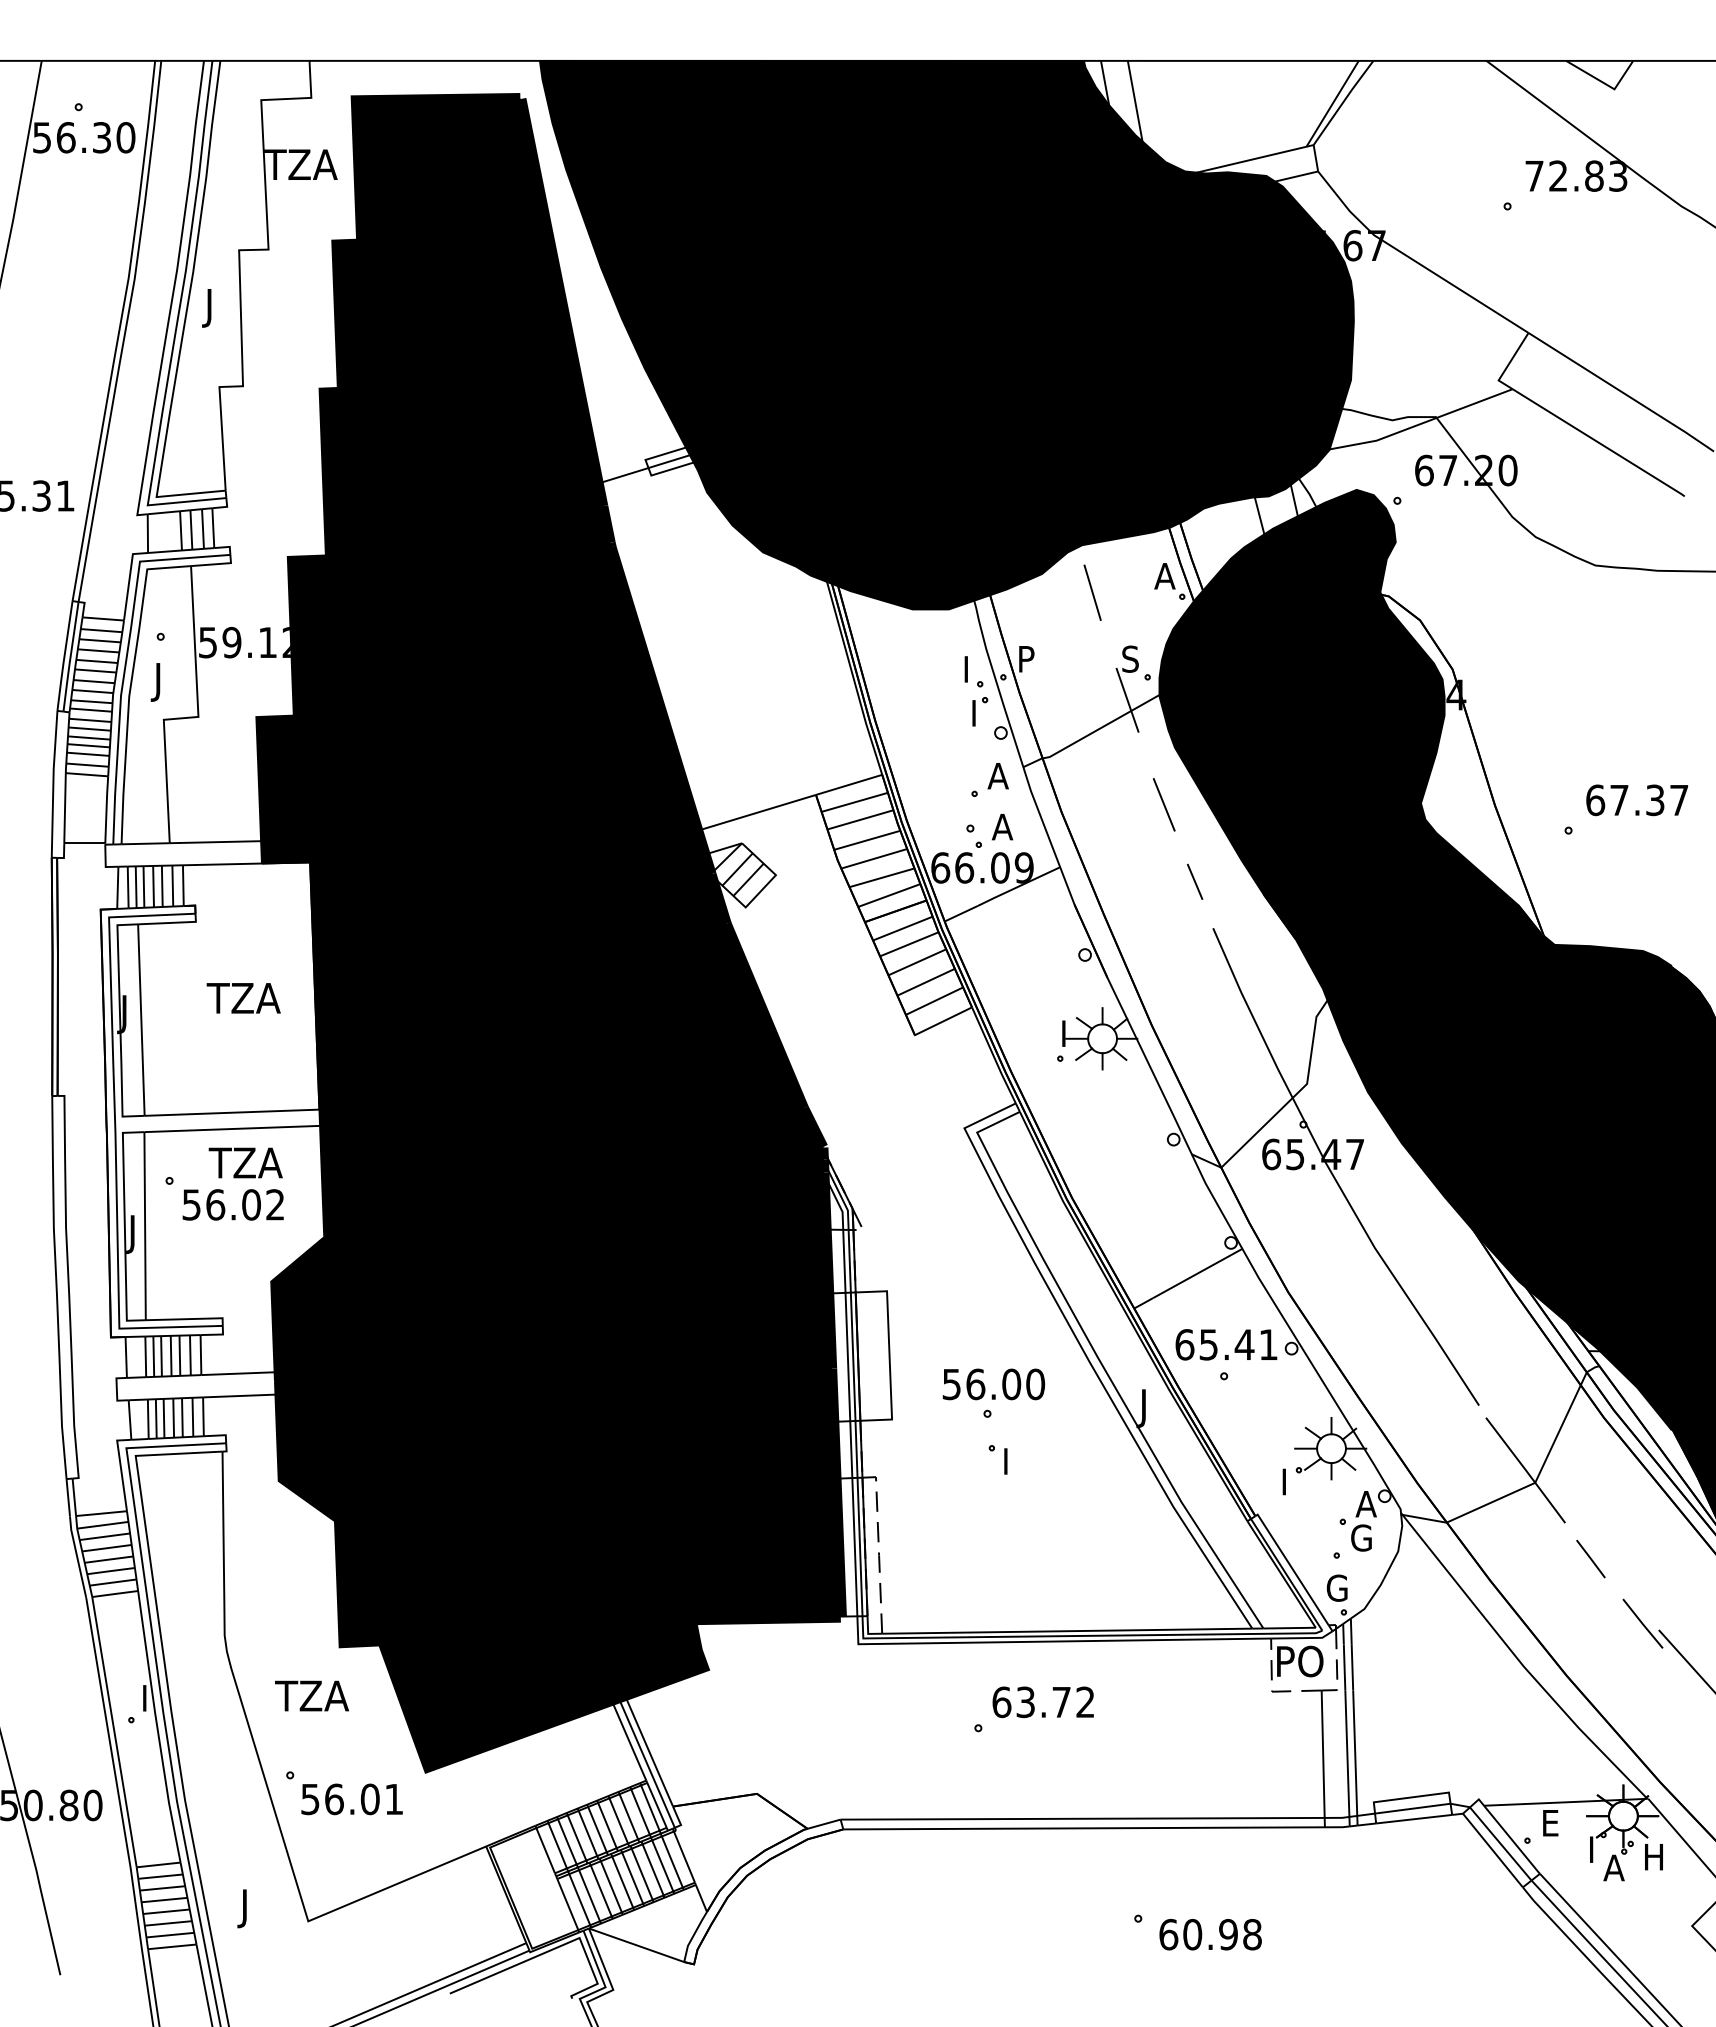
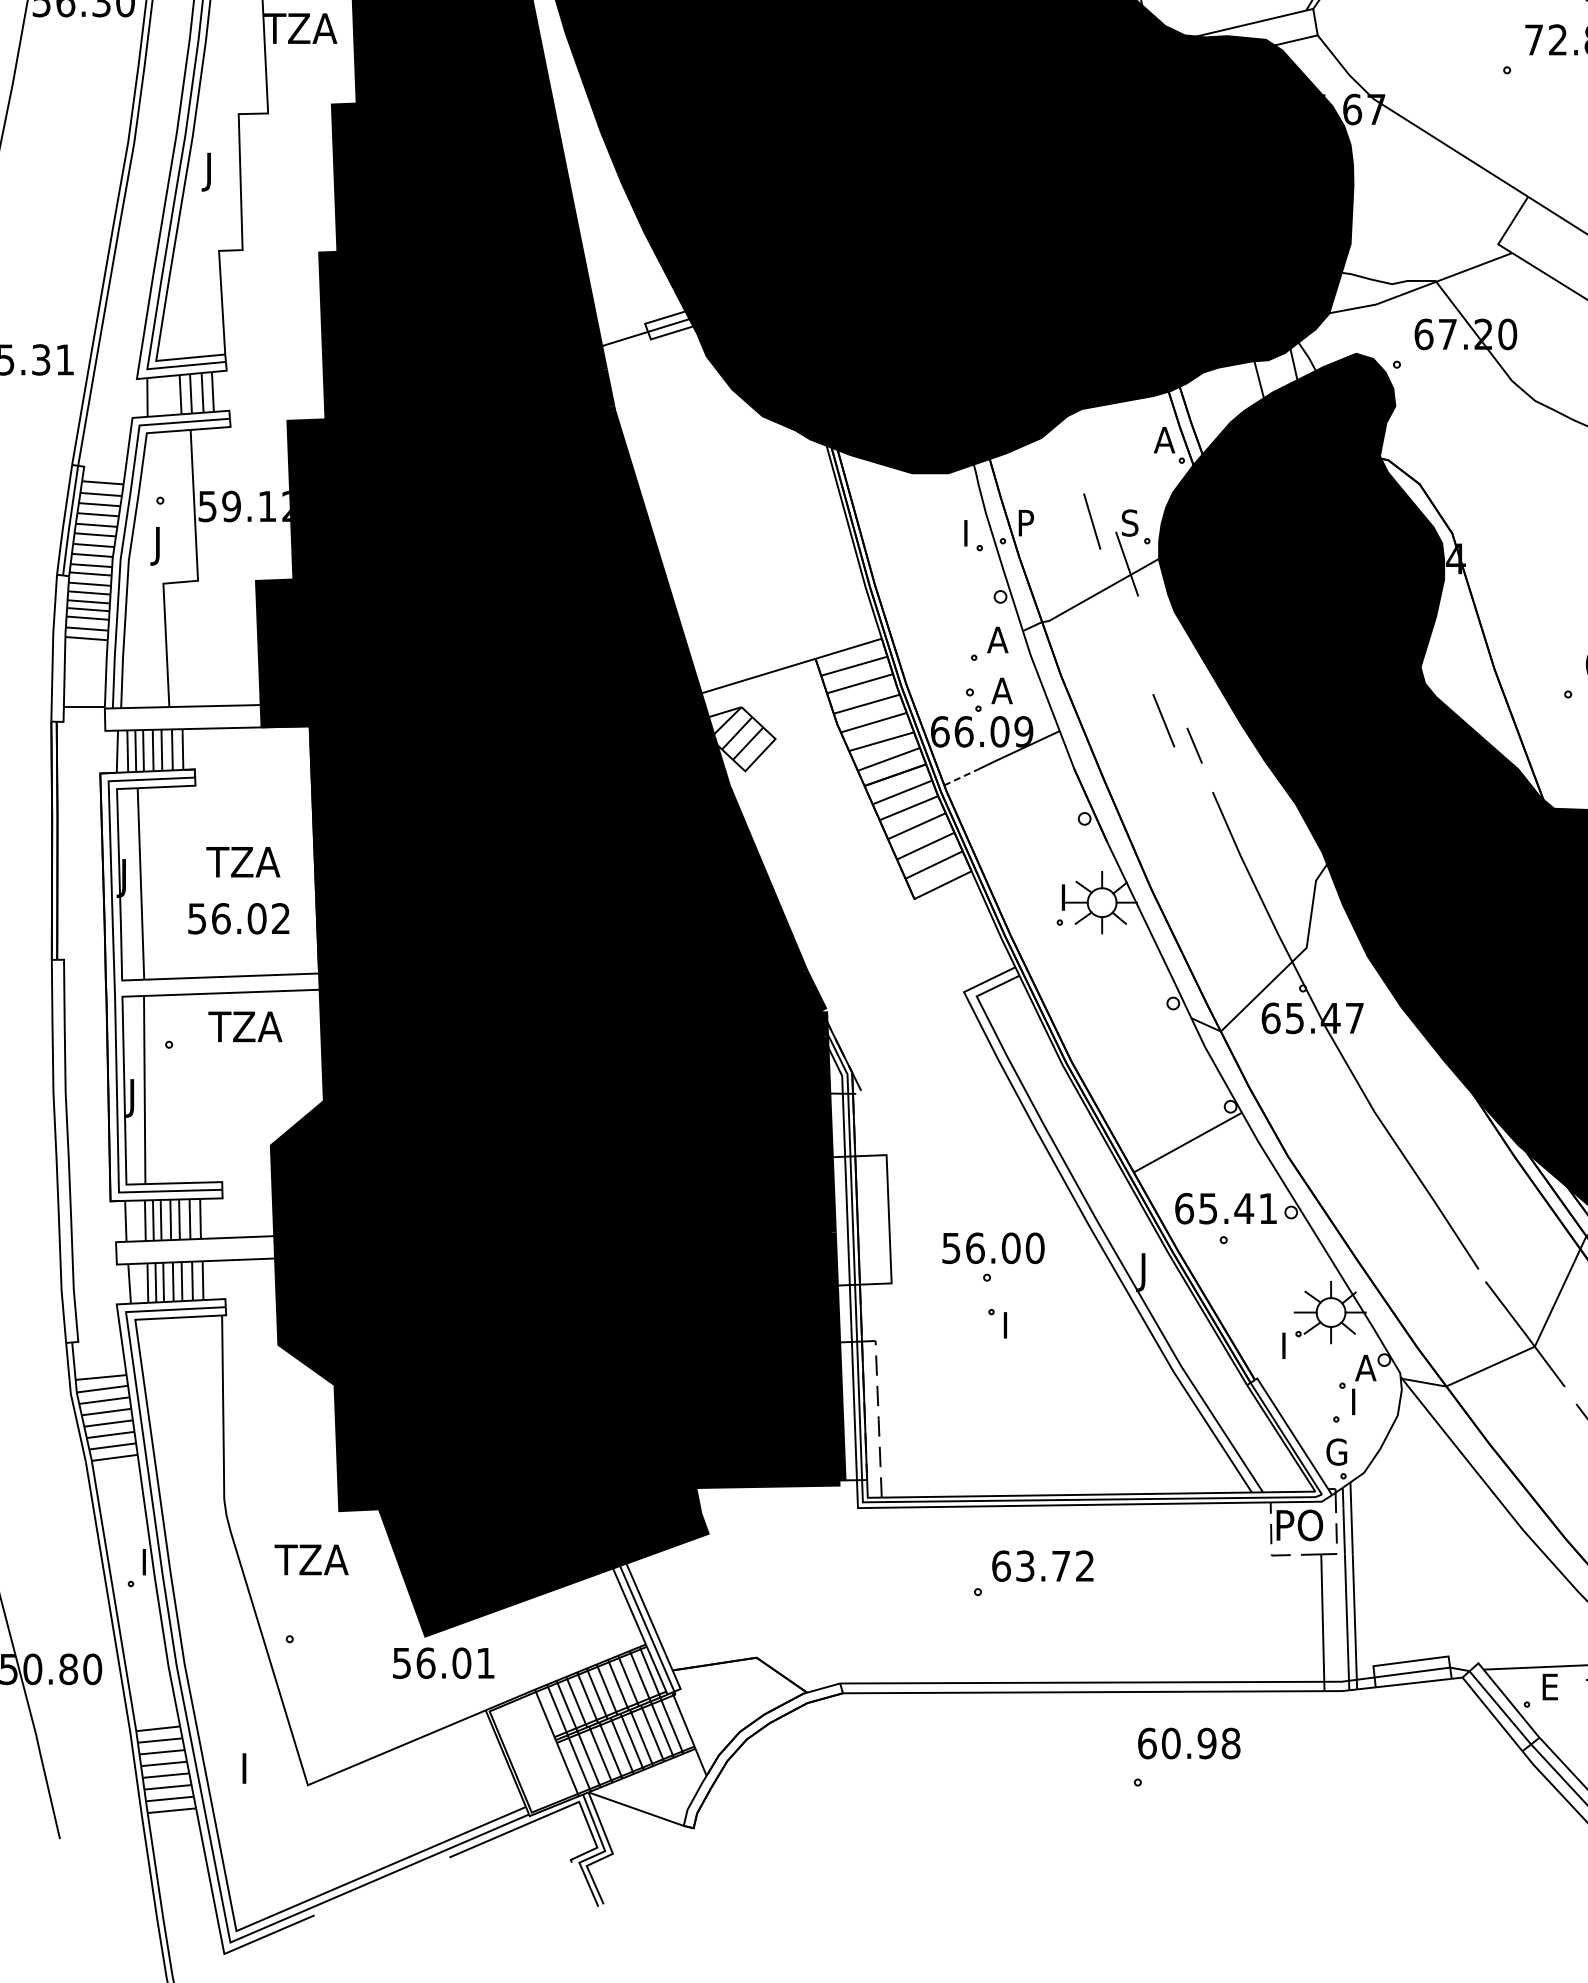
line: (1092, 592) -> (1092, 521), moved
part: (980, 711) -> (980, 575), removed
line: (1164, 804) -> (1164, 720), moved
line: (961, 913) -> (961, 777), solid -> dashed
text: (232, 1204) -> (238, 918), moved
text: (1361, 1537) -> (1361, 1401), G -> I
text: (351, 1799) -> (443, 1663), moved
text: (241, 1924) -> (241, 1788), J -> I
text: (1210, 1934) -> (1189, 1743), moved

